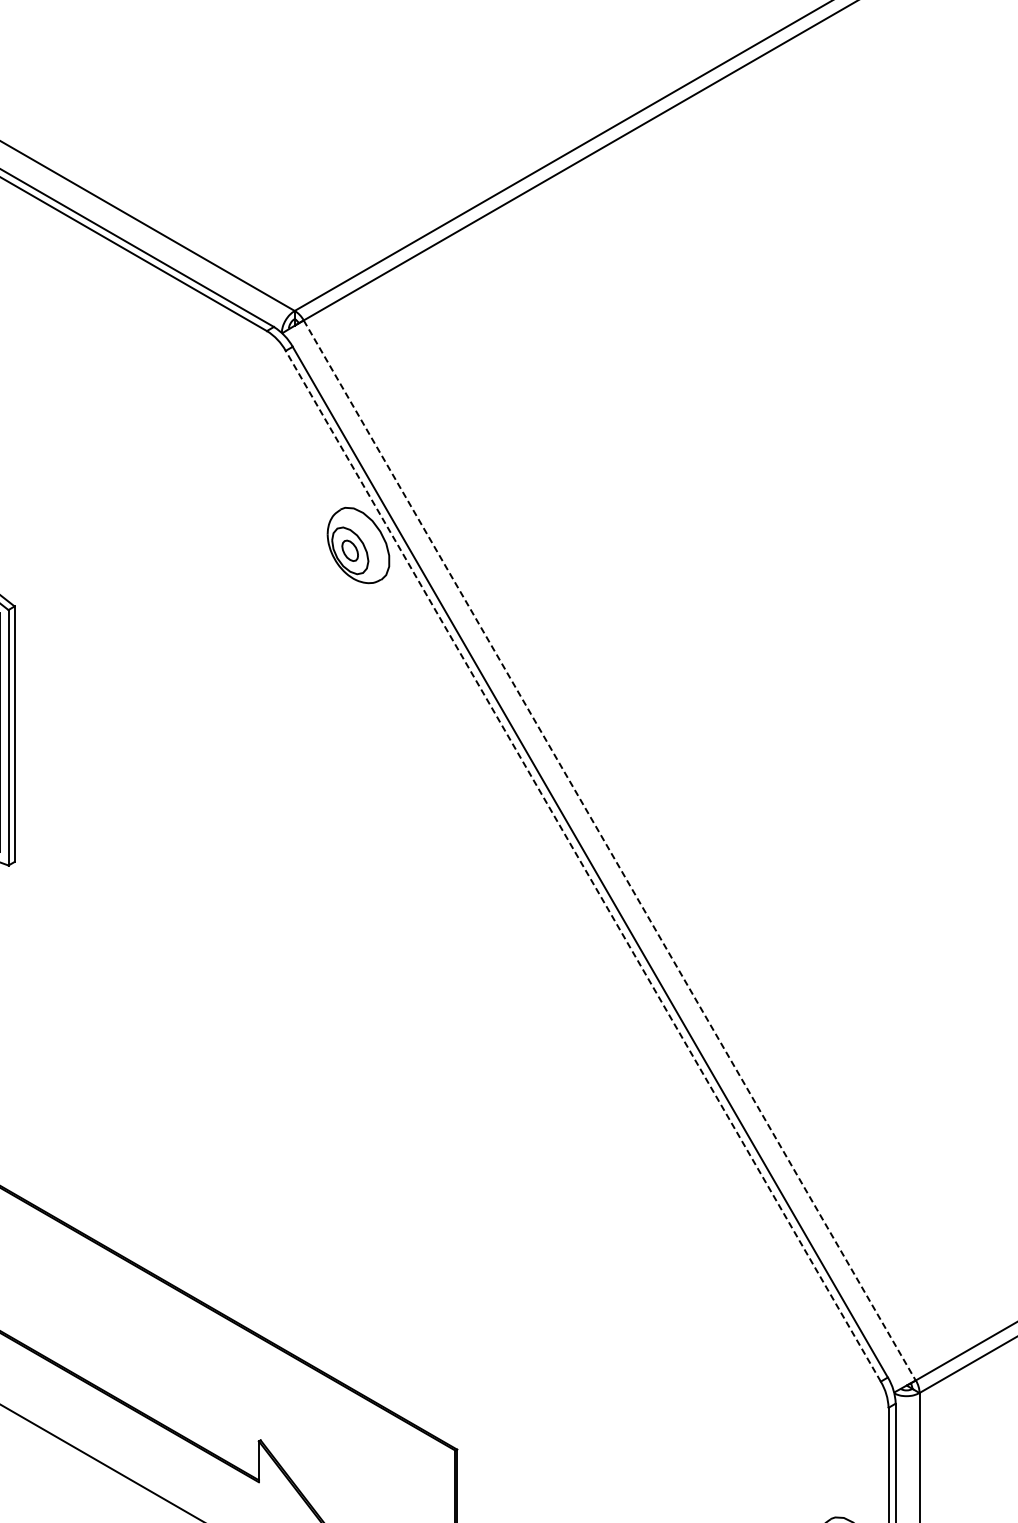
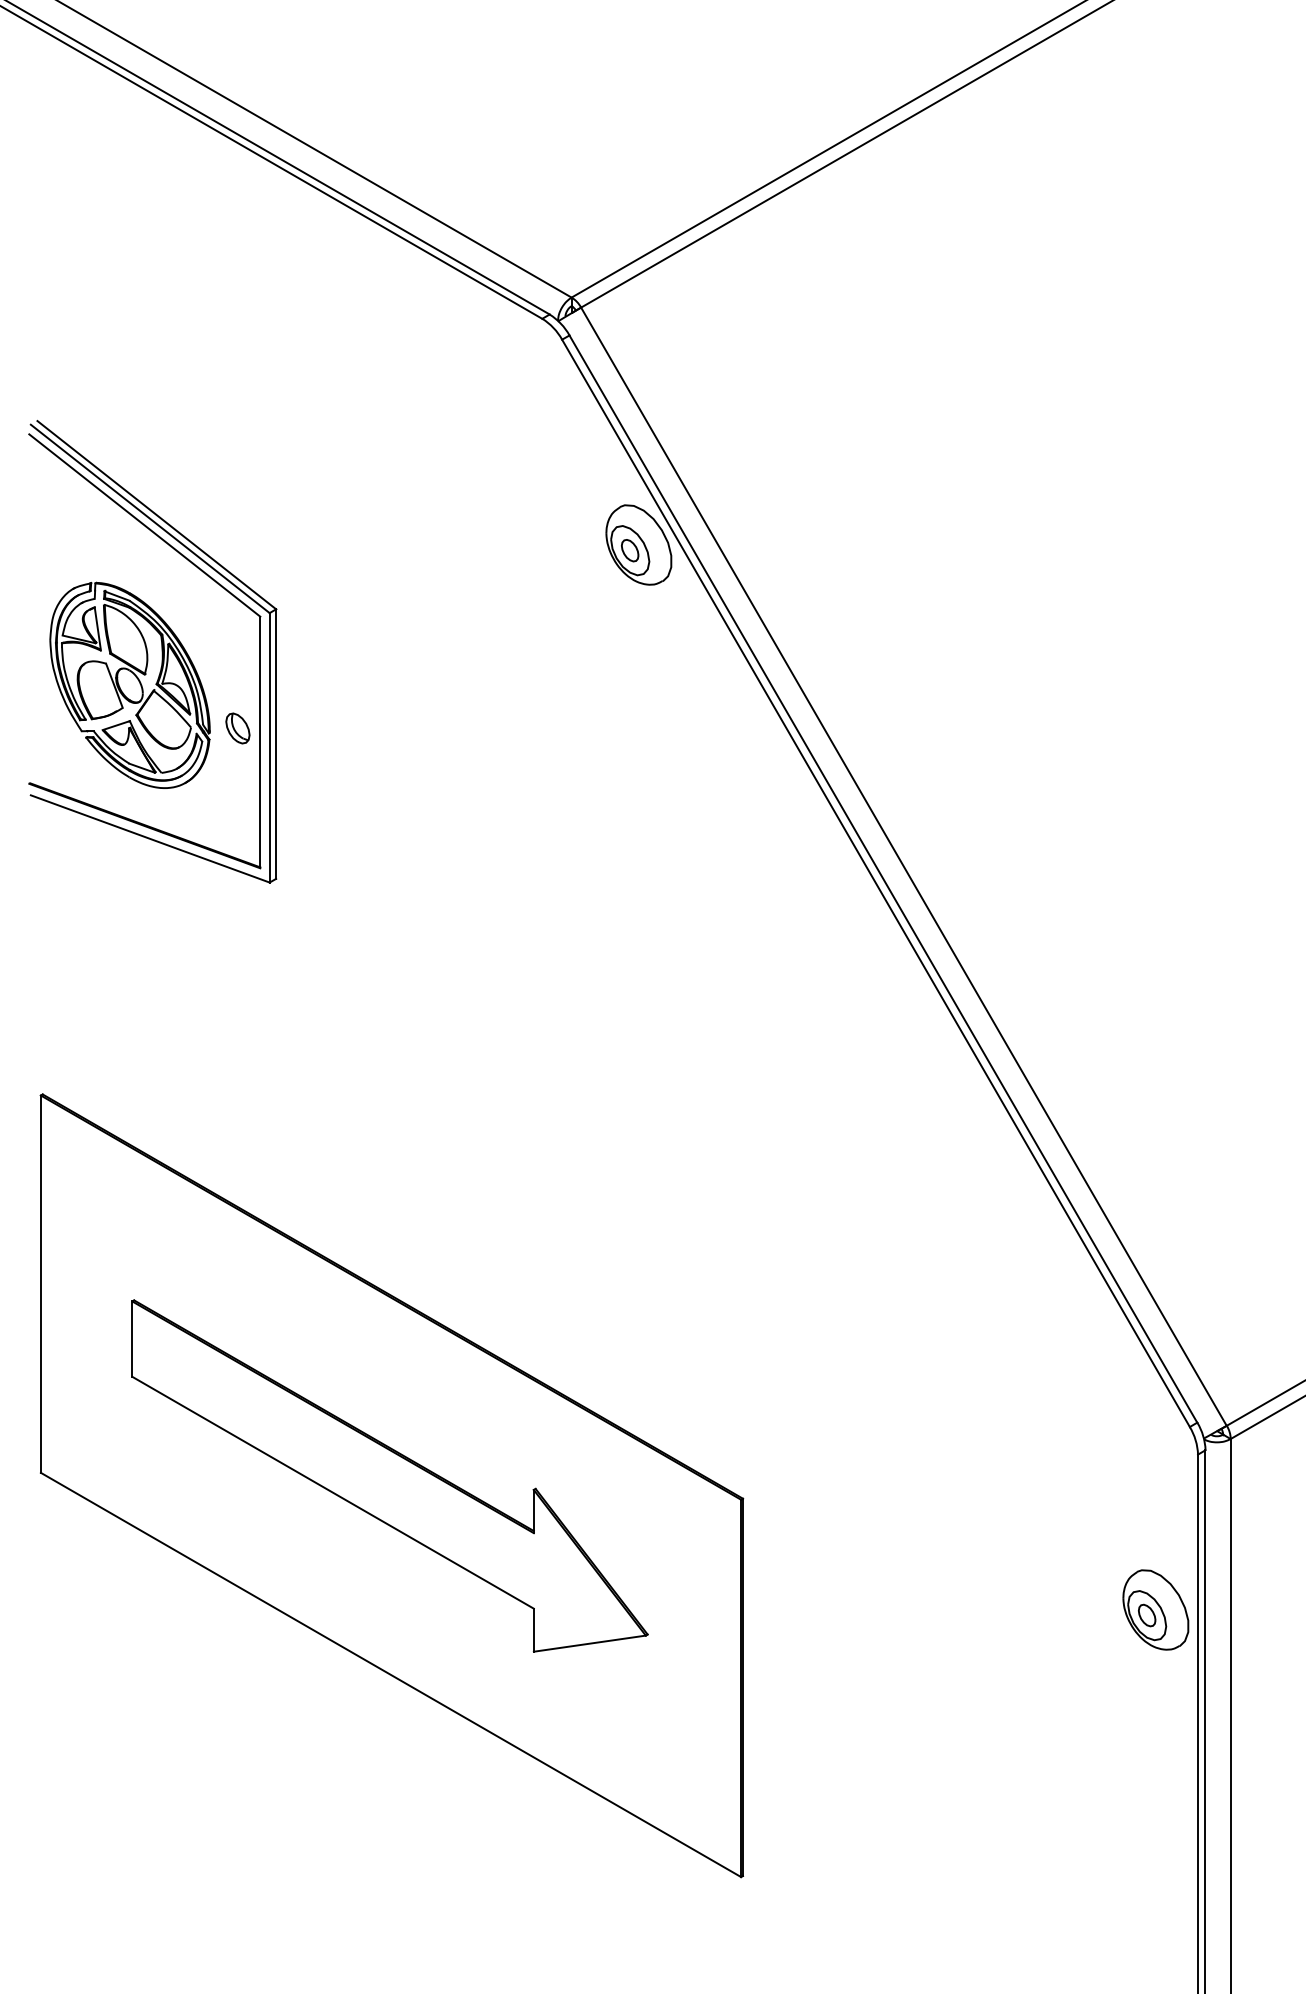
line: (609, 850) -> (903, 866), dashed -> solid
line: (583, 866) -> (876, 883), dashed -> solid

